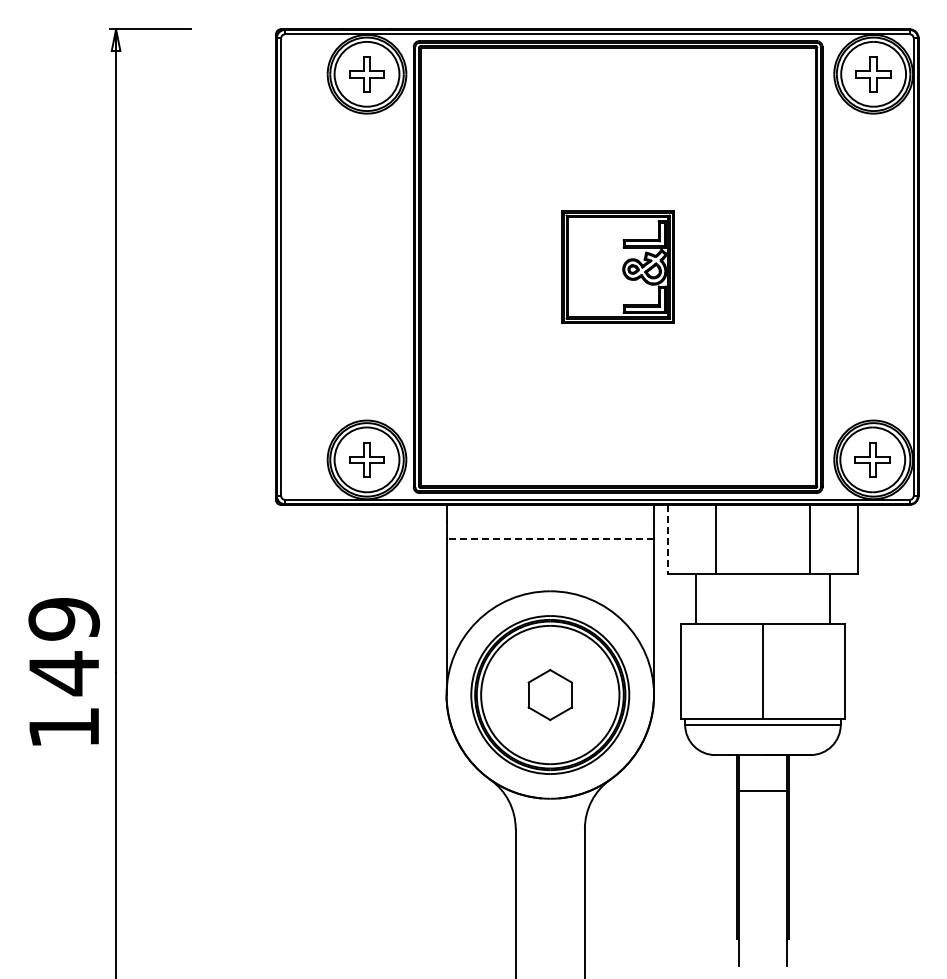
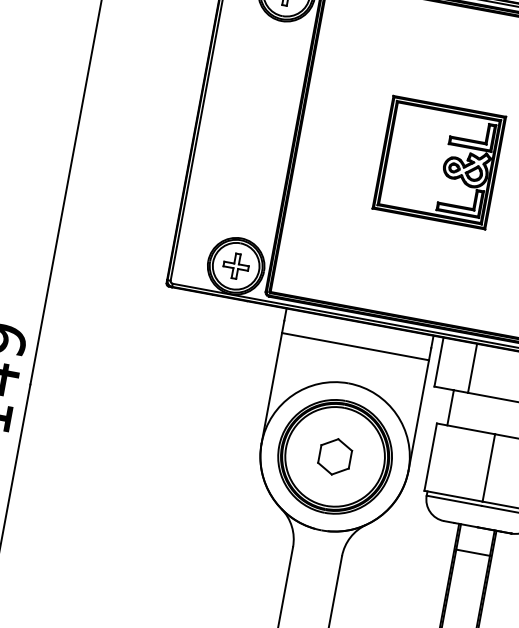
part: (617, 266) -> (438, 162), size x1.43
line: (550, 539) -> (355, 346), dashed -> solid
line: (668, 539) -> (439, 362), dashed -> solid

